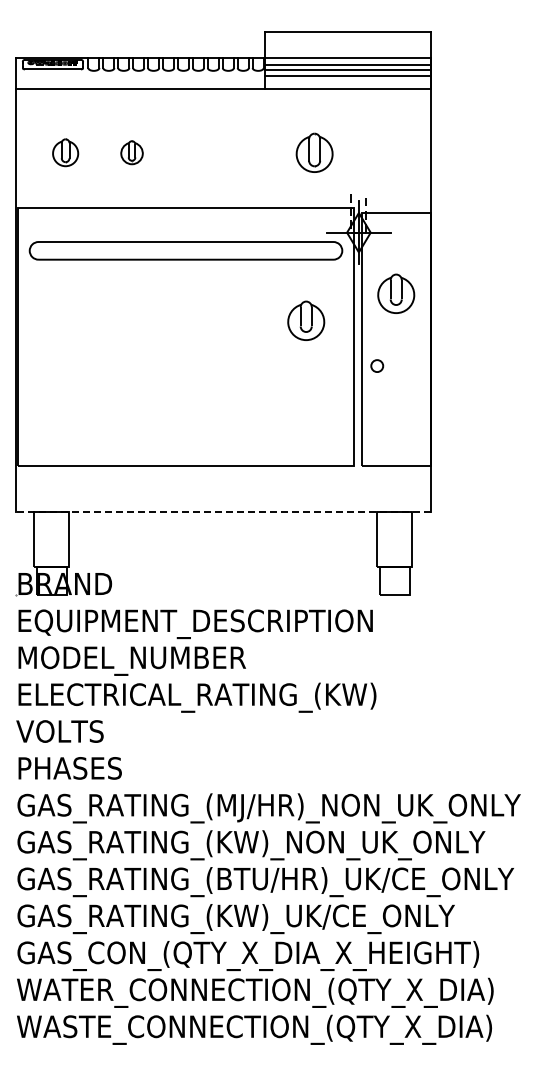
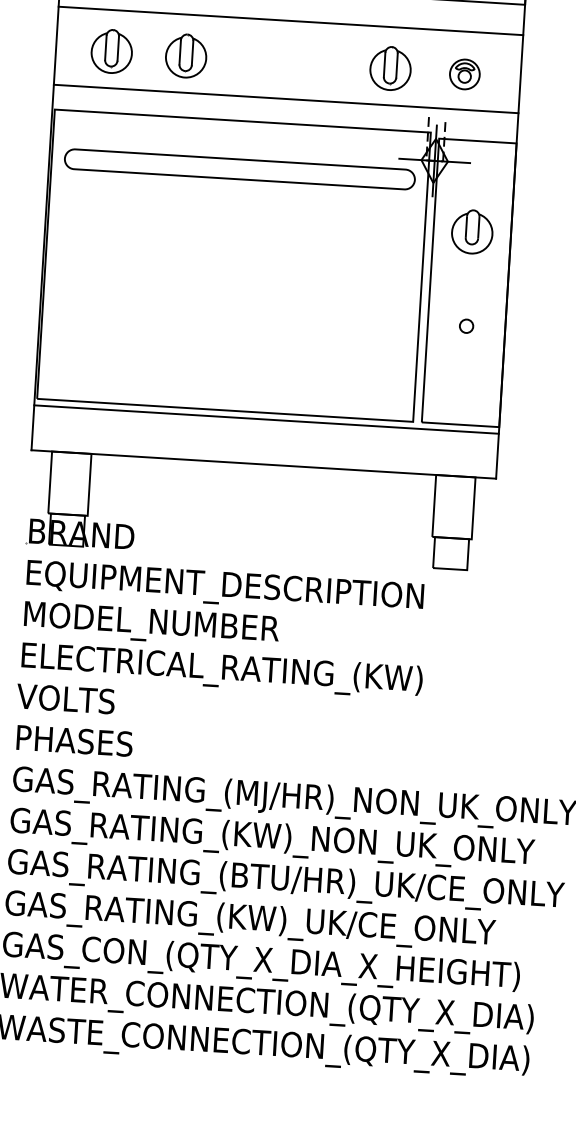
line: (222, 115) -> (290, 20), added
part: (65, 152) -> (111, 51), size x1.43
part: (131, 152) -> (185, 55), size x1.67
part: (380, 154) -> (464, 74), added
line: (222, 185) -> (285, 98), added
part: (306, 320) -> (370, 255), removed
circle: (377, 365) -> (466, 325), moved
line: (222, 471) -> (265, 418), added
line: (222, 512) -> (262, 464), dashed -> solid

